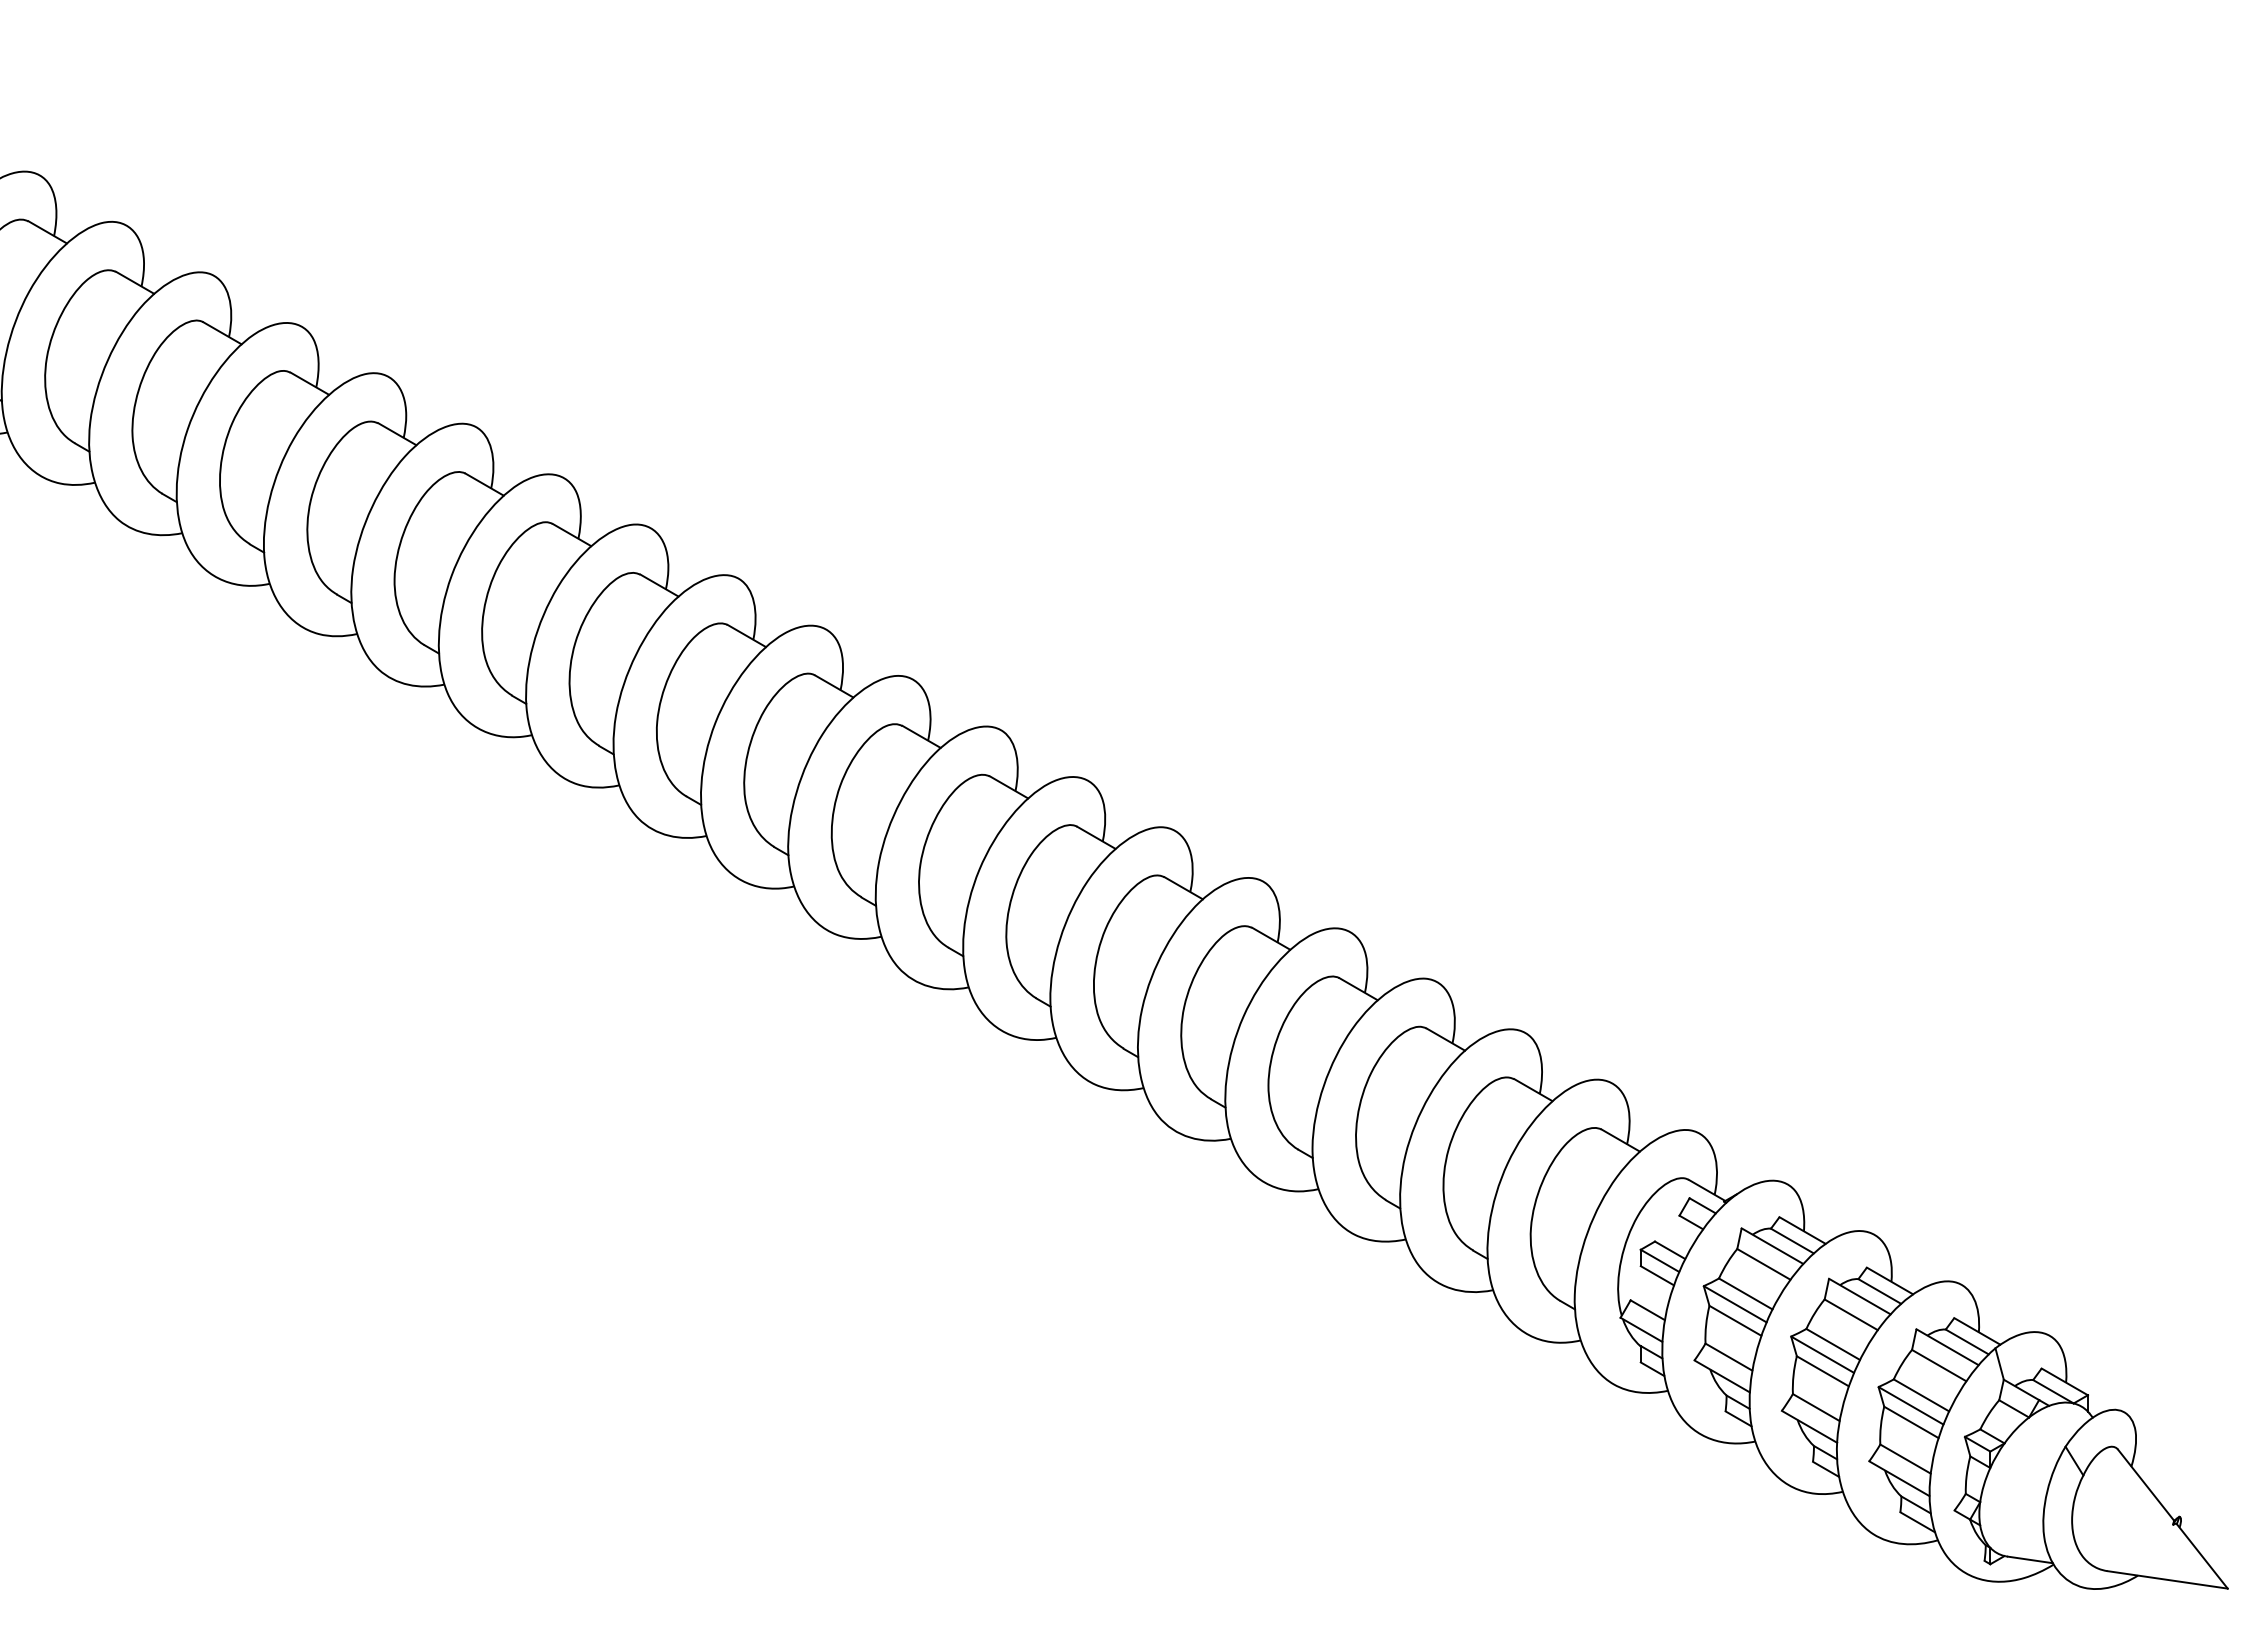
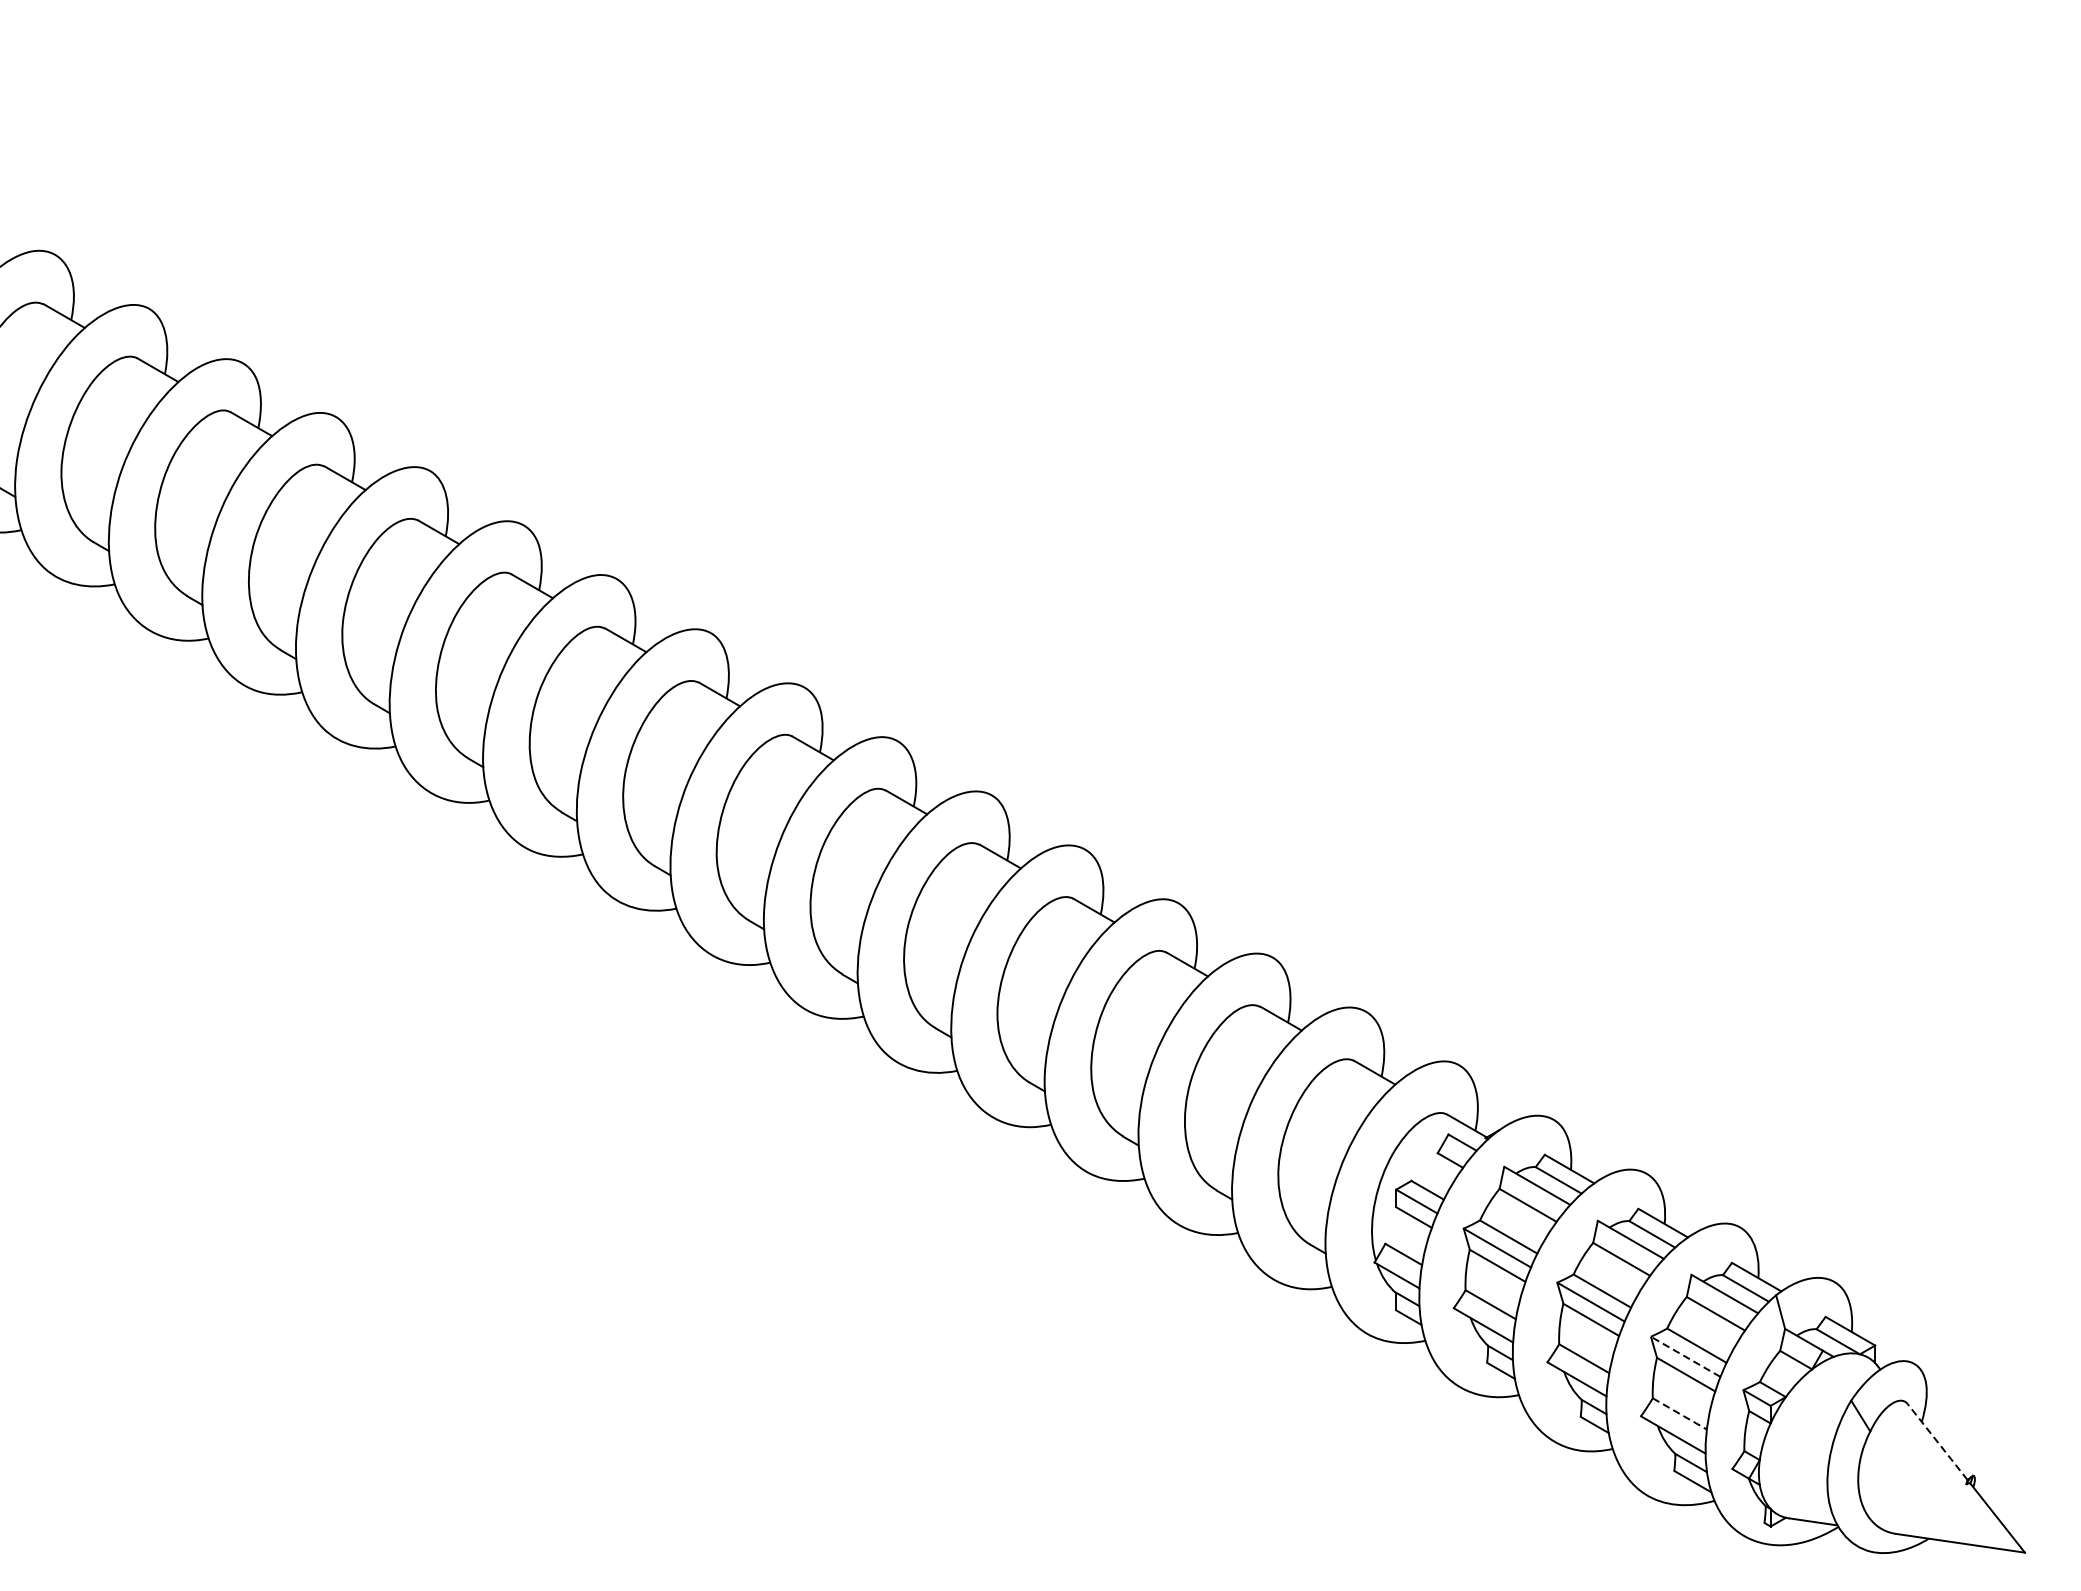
line: (1910, 1405) -> (1685, 1356), solid -> dashed
line: (1905, 1459) -> (1679, 1414), solid -> dashed
line: (2145, 1484) -> (1936, 1441), solid -> dashed

